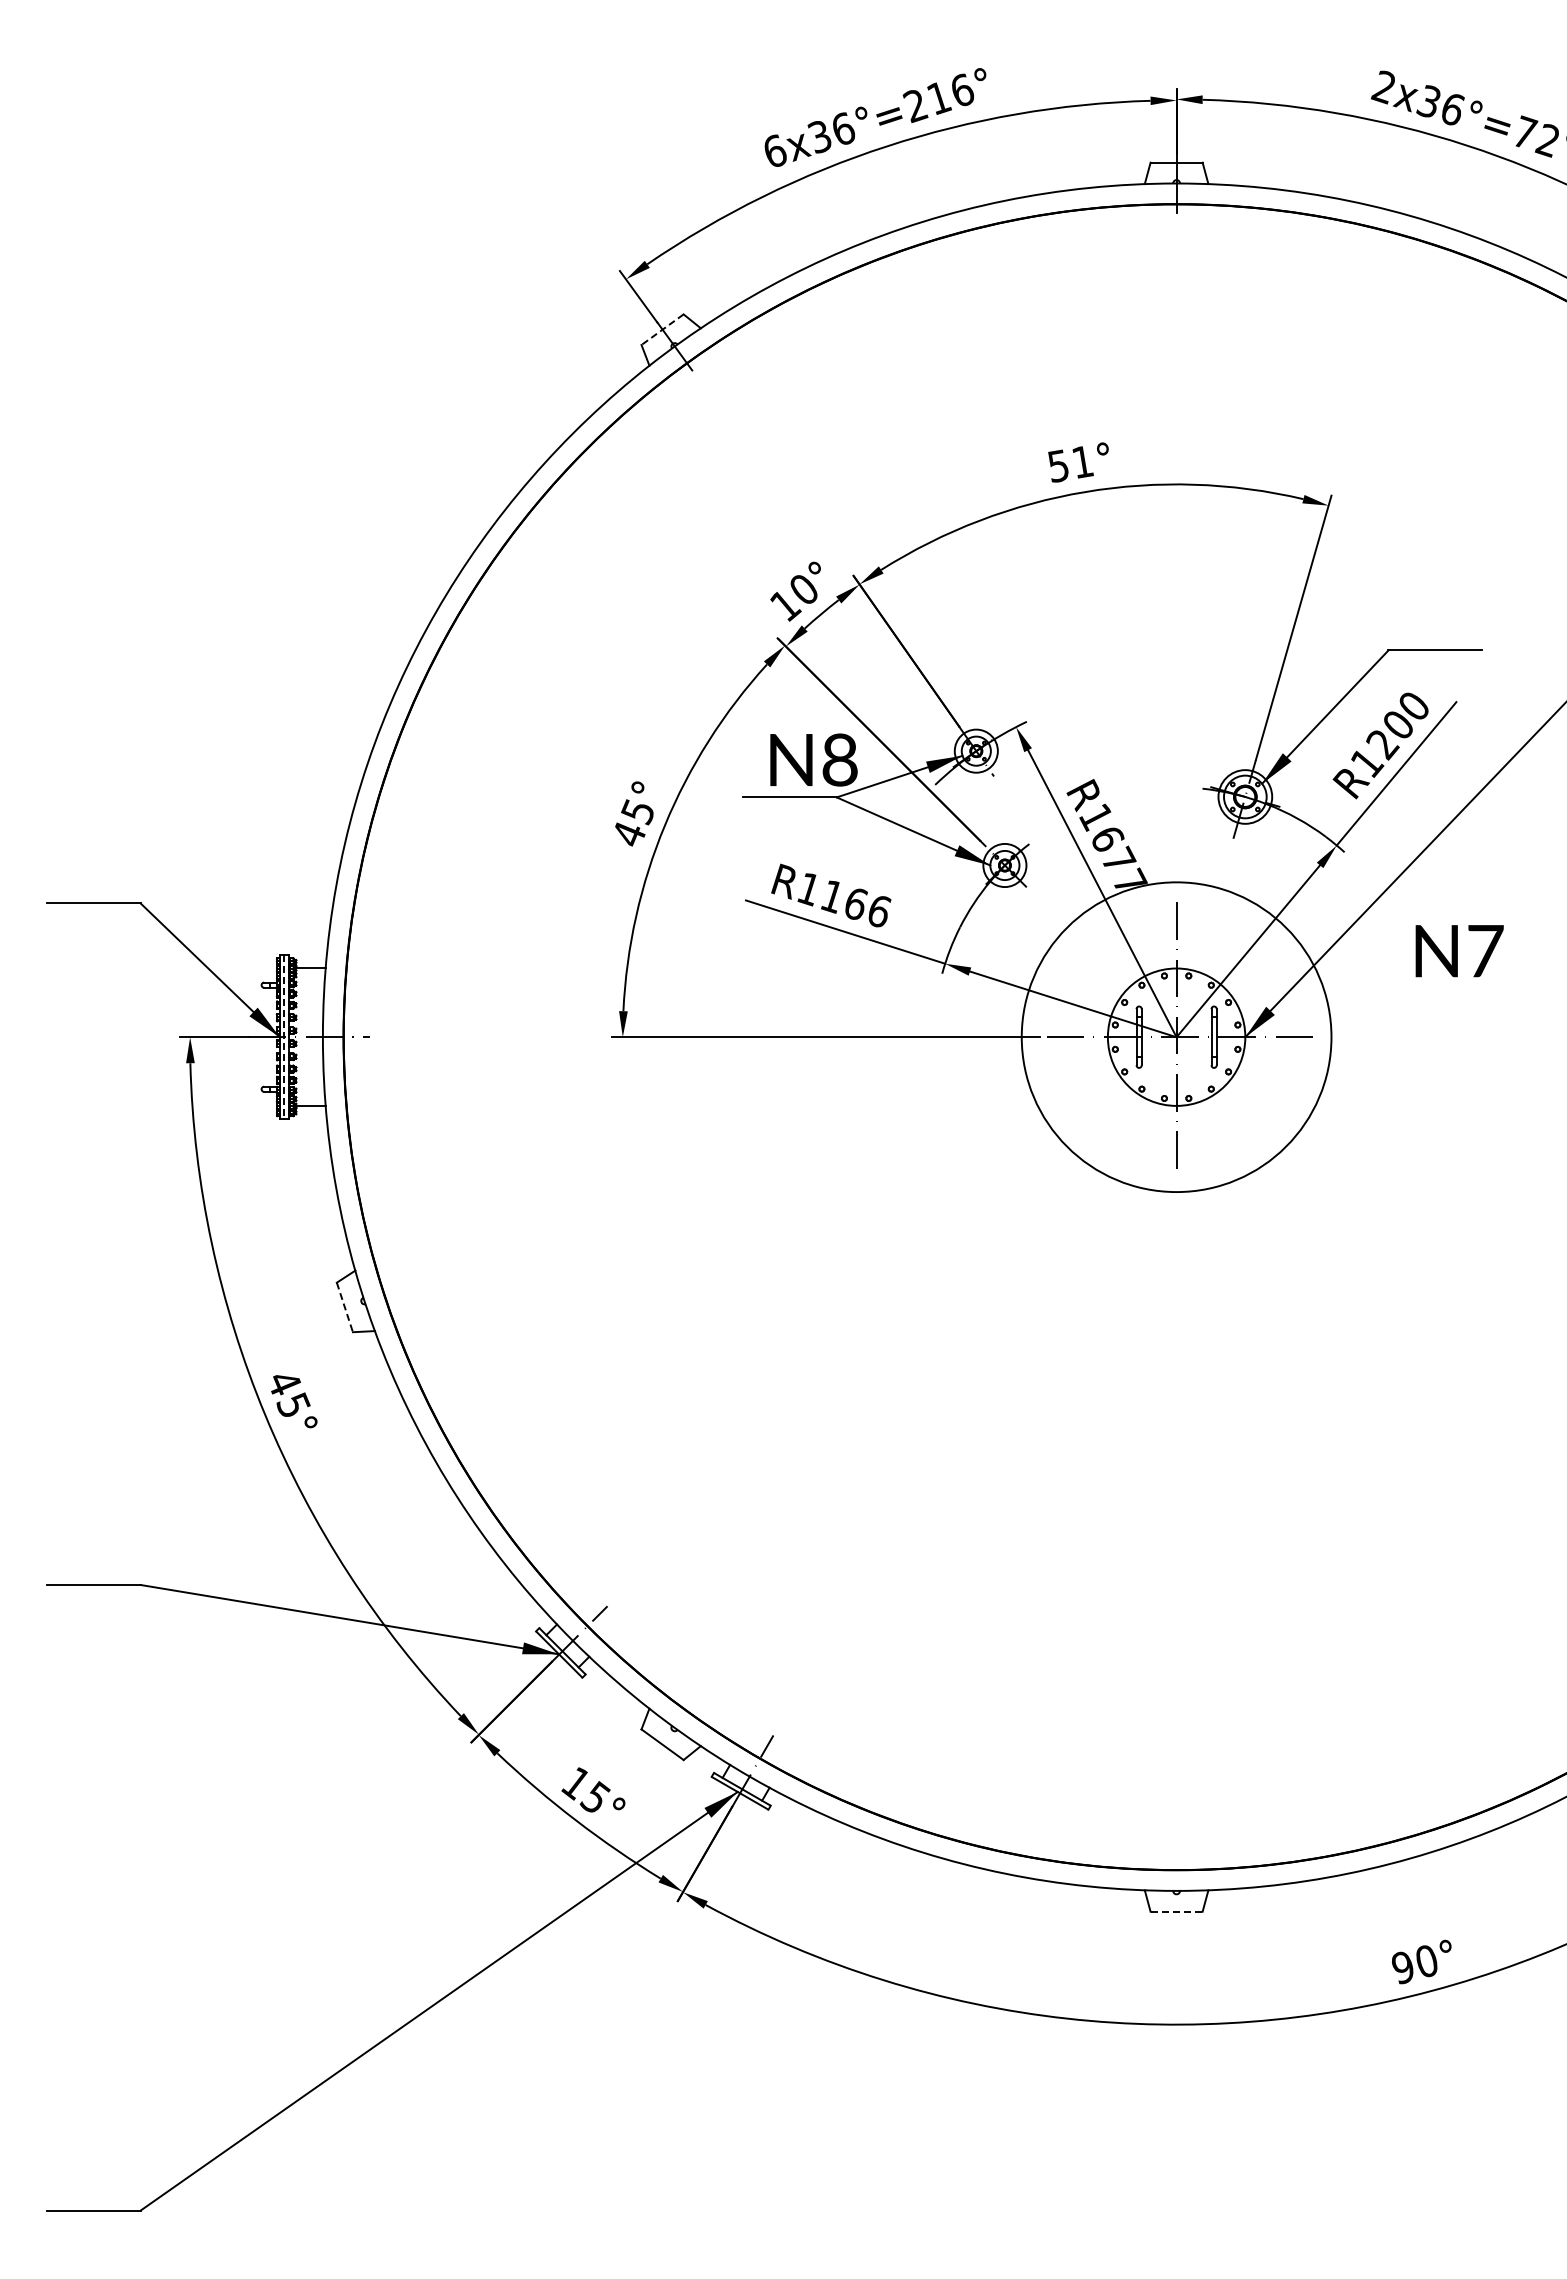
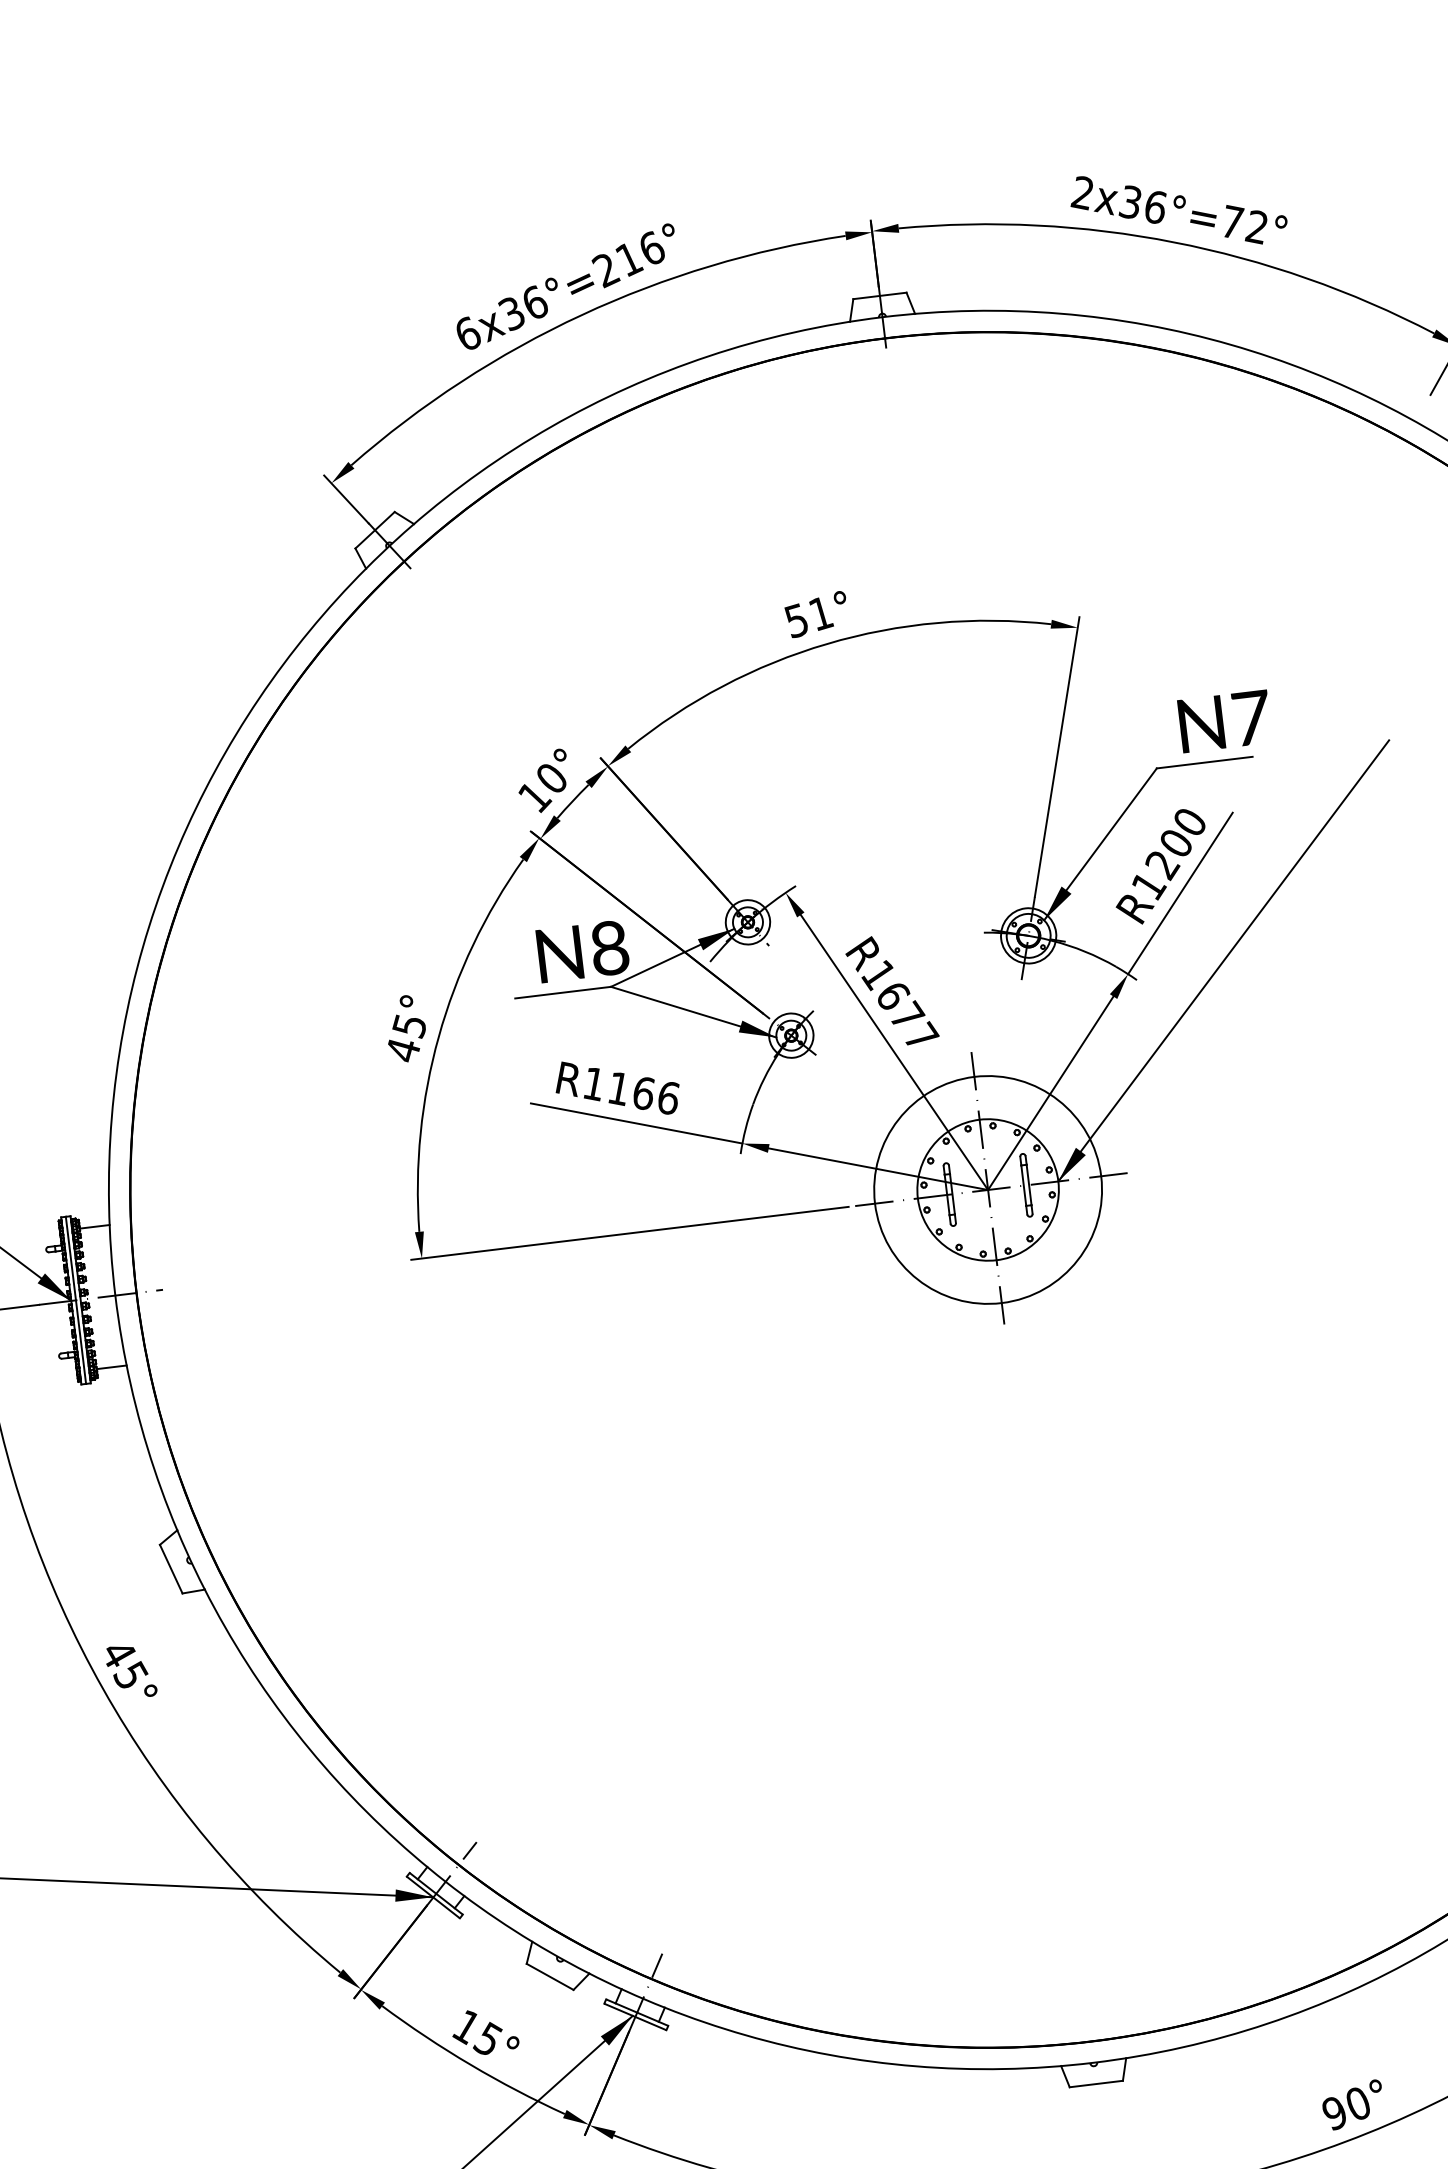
line: (662, 330) -> (375, 531), dashed -> solid
text: (1459, 951) -> (1224, 721), moved
circle: (1176, 1036) -> (987, 1189), size x0.71
line: (284, 1037) -> (76, 1300), dashed -> solid
line: (345, 1307) -> (171, 1569), dashed -> solid
line: (1177, 1911) -> (1097, 2083), dashed -> solid

